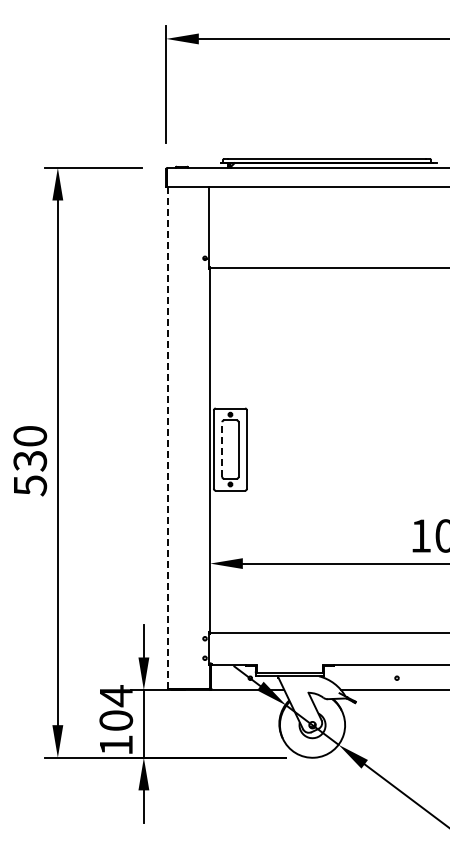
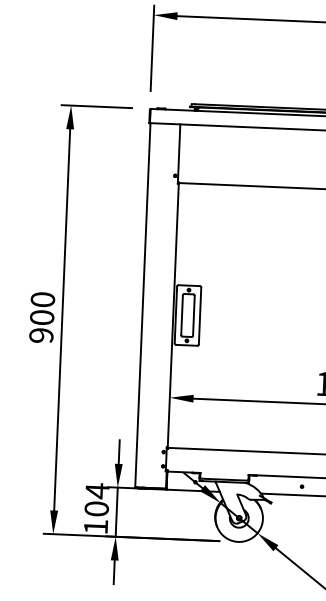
line: (167, 438) -> (142, 305), dashed -> solid
line: (222, 449) -> (182, 315), dashed -> solid
text: (30, 473) -> (41, 326), 530 -> 900

